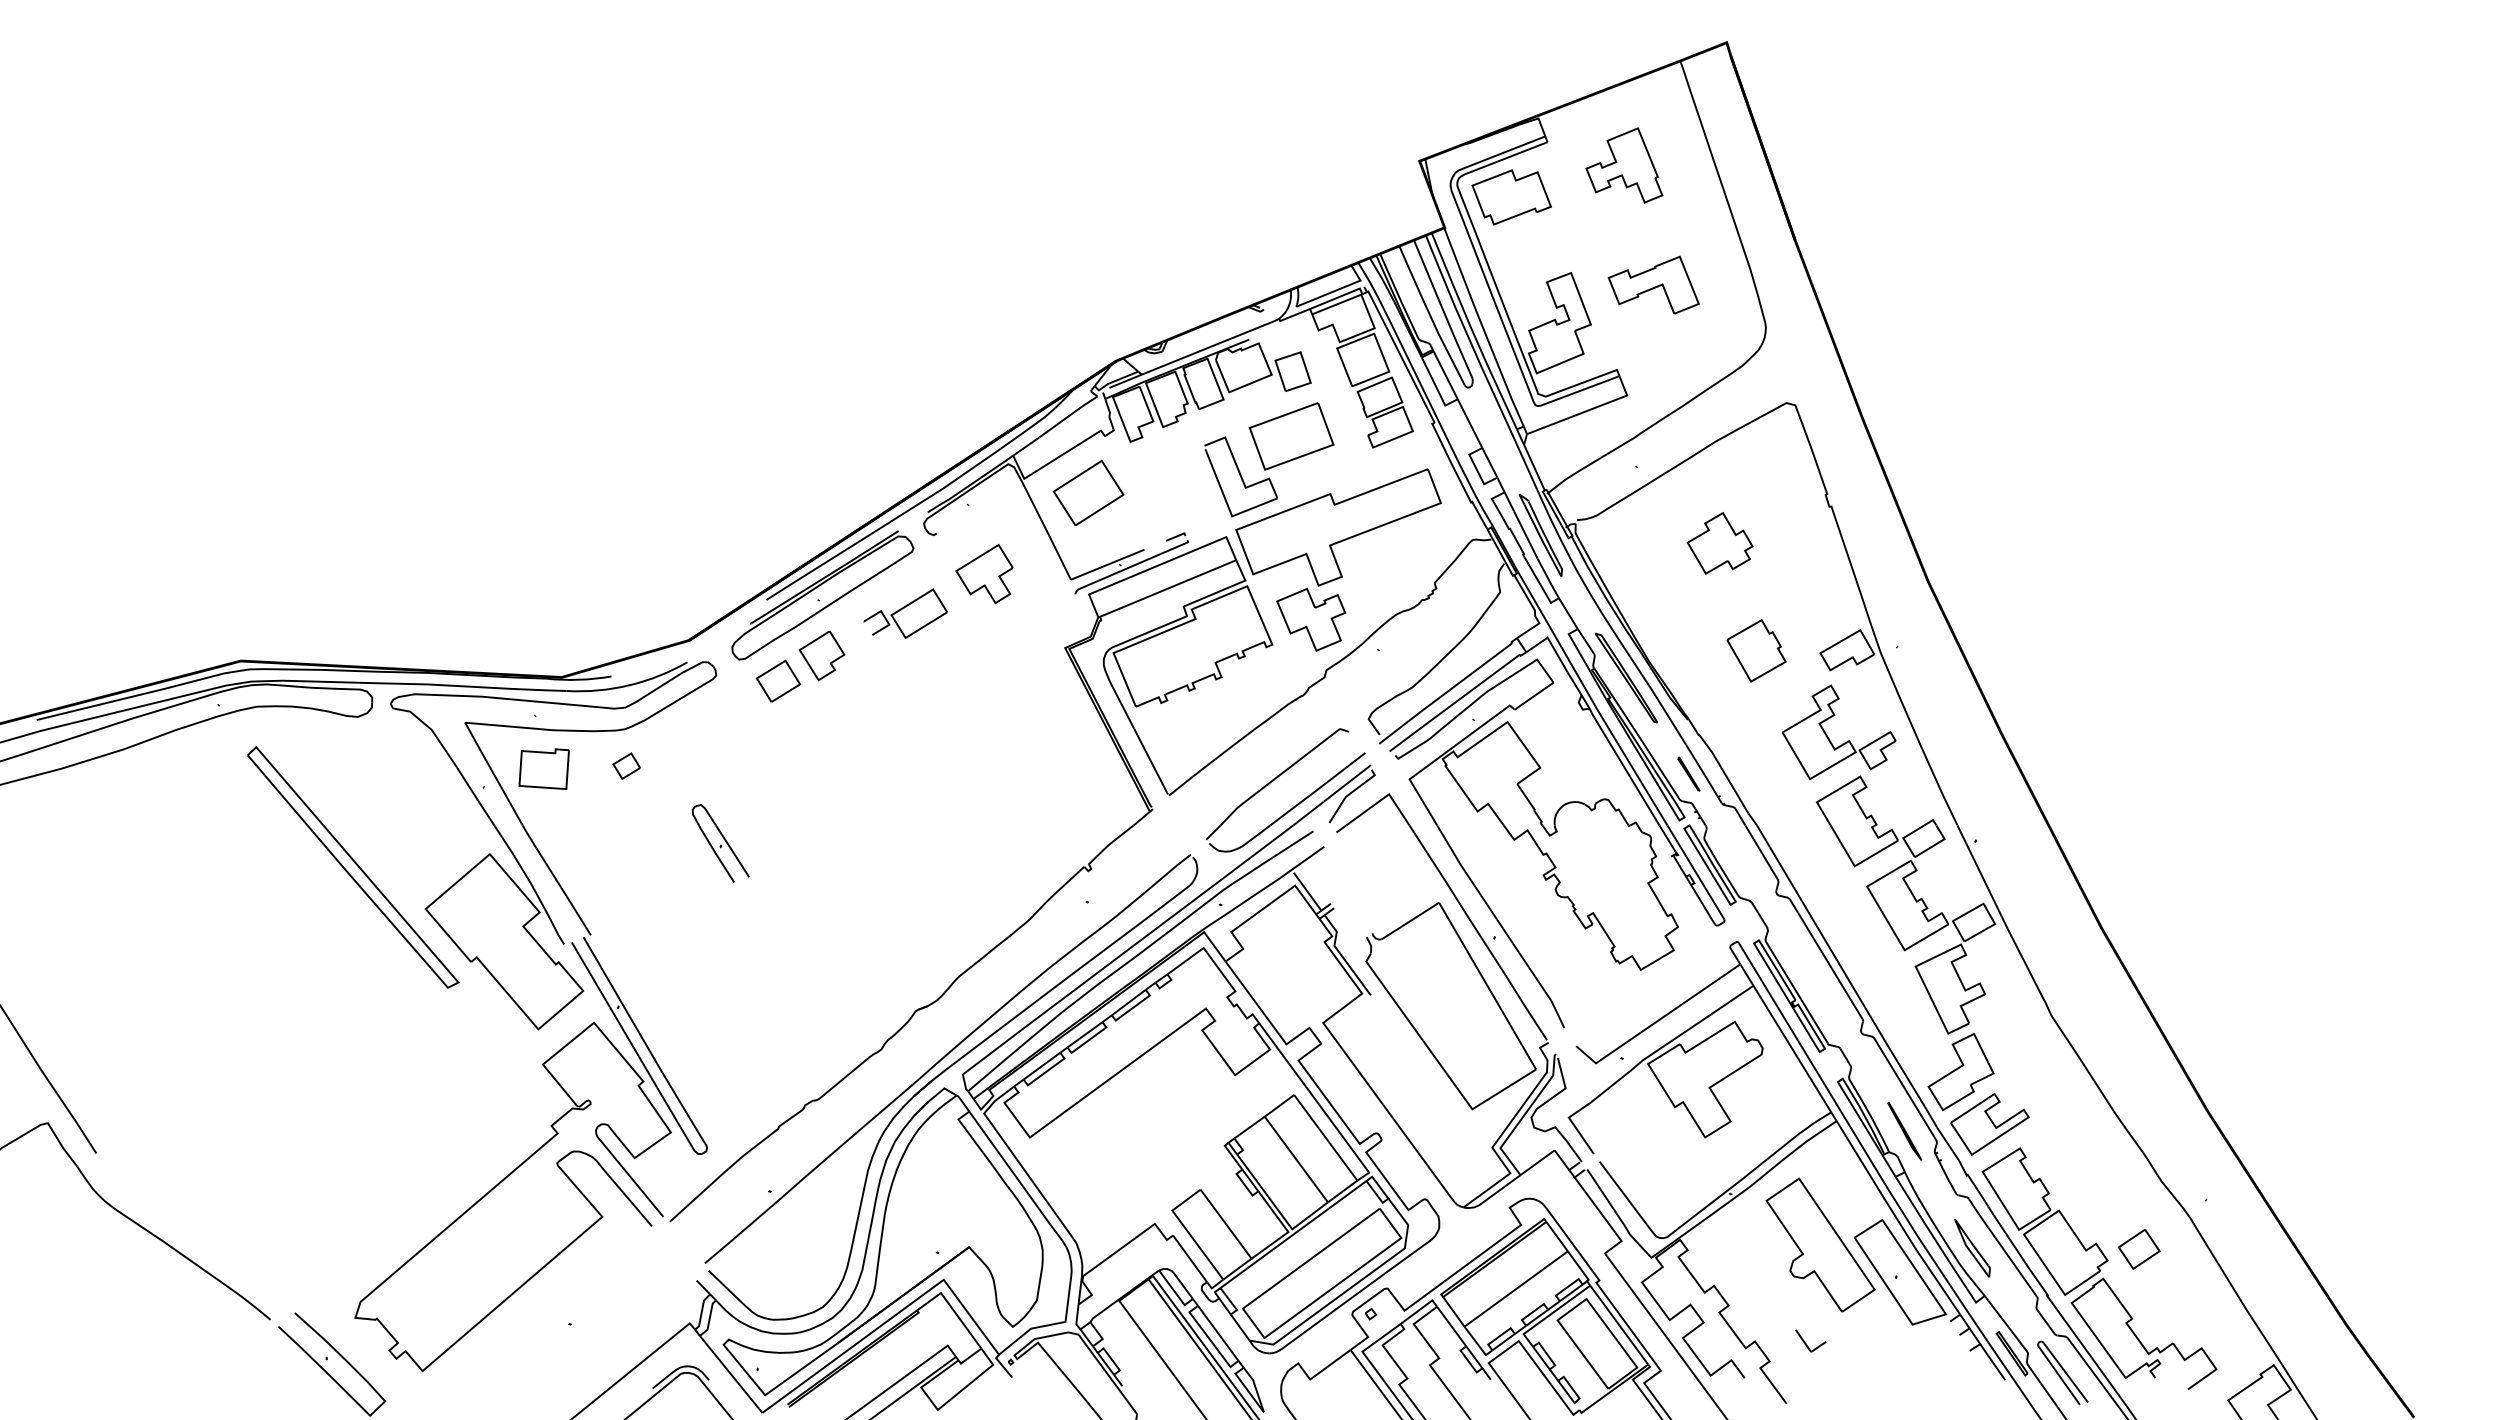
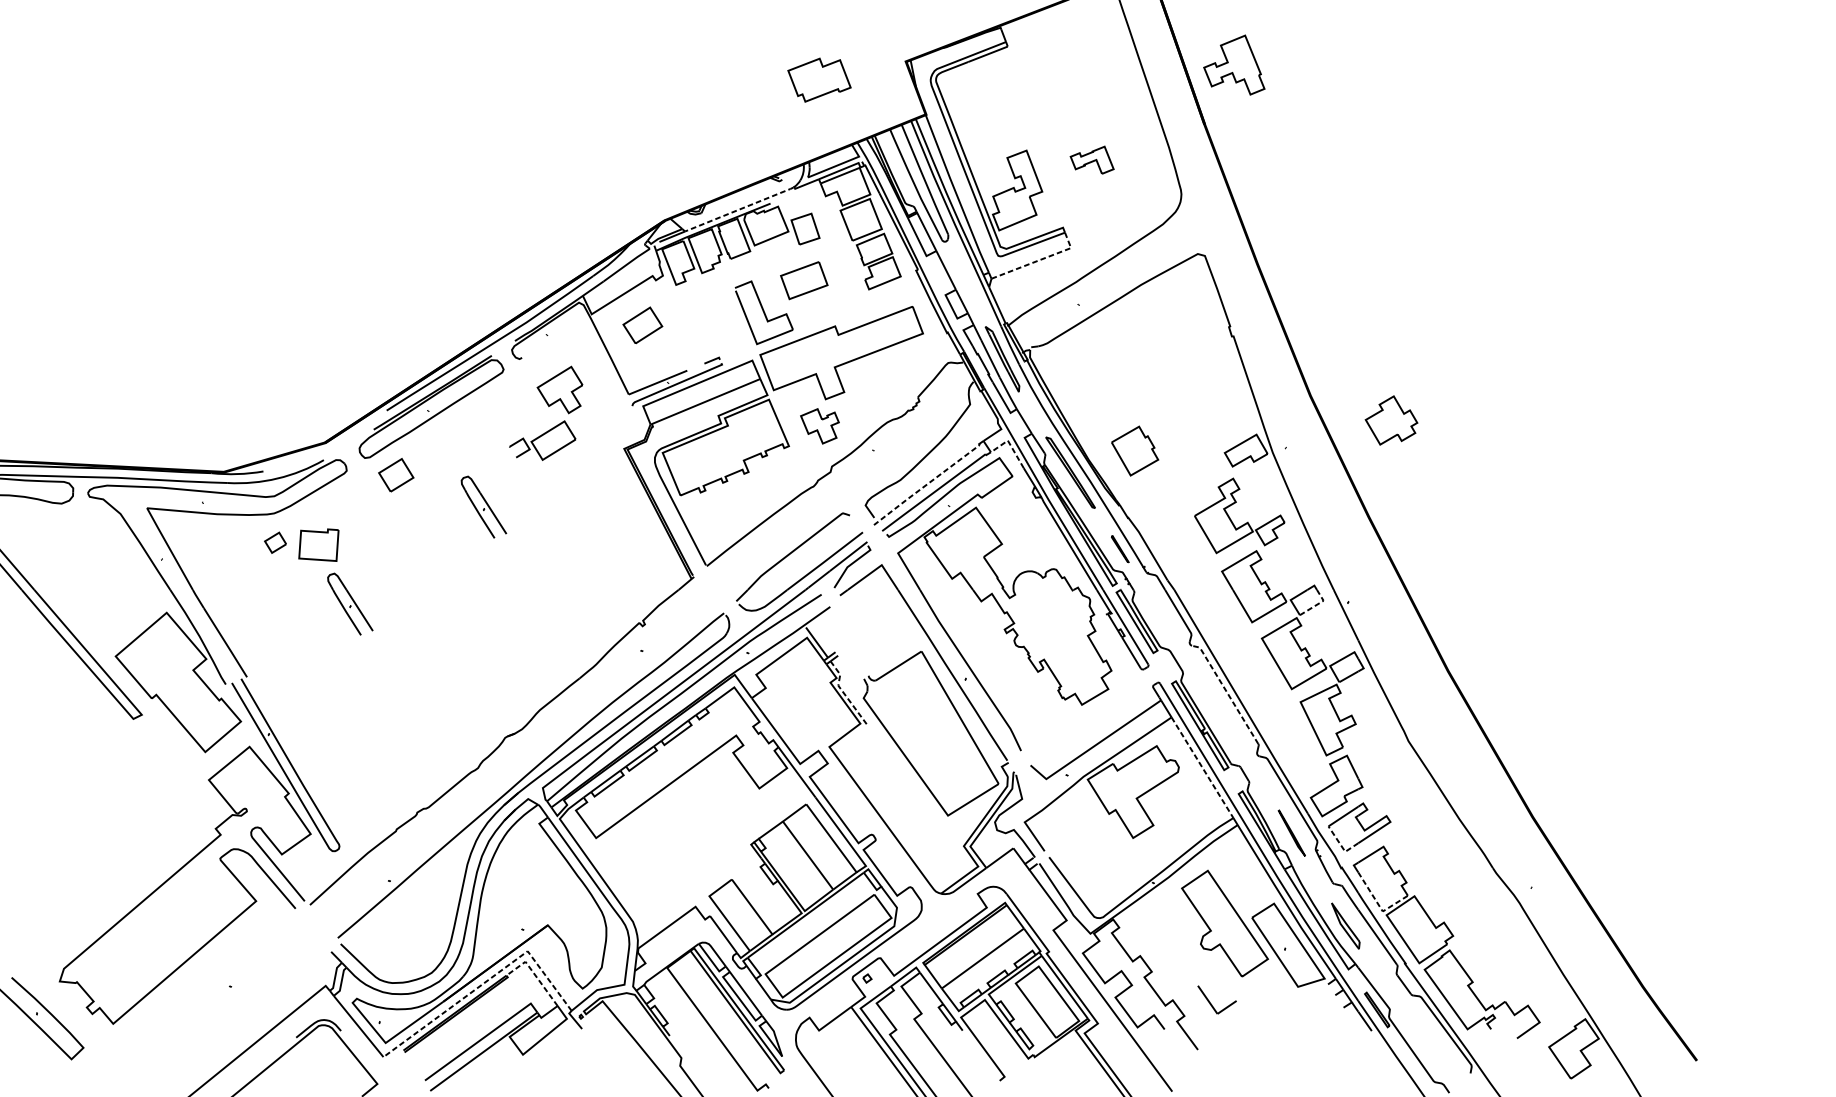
part: (1624, 165) -> (1234, 65), moved
part: (1511, 197) -> (819, 80), moved
part: (1653, 284) -> (1092, 159), size x0.6
line: (1210, 347) -> (739, 209), solid -> dashed
line: (1587, 410) -> (1039, 259), solid -> dashed
part: (1291, 436) -> (804, 280), size x0.7
part: (1088, 492) -> (642, 325), size x0.7
part: (1719, 543) -> (1391, 420), moved
part: (905, 613) -> (542, 440), moved
part: (1311, 619) -> (820, 426), size x0.7
line: (1551, 643) -> (1010, 445), solid -> dashed
part: (1756, 650) -> (1135, 450), moved
part: (821, 655) -> (430, 454), removed
line: (1445, 693) -> (926, 485), solid -> dashed
part: (888, 721) -> (483, 507), added
part: (543, 768) -> (318, 544), moved
line: (1937, 843) -> (1317, 604), solid -> dashed
line: (1822, 952) -> (1226, 690), solid -> dashed
line: (1341, 955) -> (843, 693), solid -> dashed
line: (1792, 1049) -> (1202, 768), solid -> dashed
line: (1967, 1147) -> (1341, 846), solid -> dashed
line: (2013, 1221) -> (1378, 904), solid -> dashed
part: (2138, 1249) -> (1477, 927), removed
line: (952, 1308) -> (534, 974), solid -> dashed
line: (891, 1318) -> (486, 982), solid -> dashed
part: (1810, 1340) -> (1216, 999), size x1.6
part: (2062, 1372) -> (1417, 1024), removed

